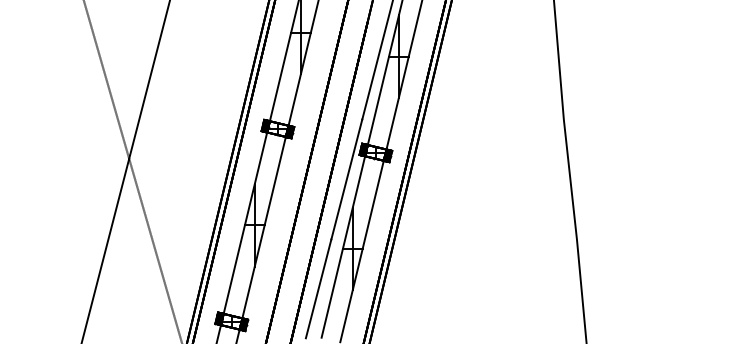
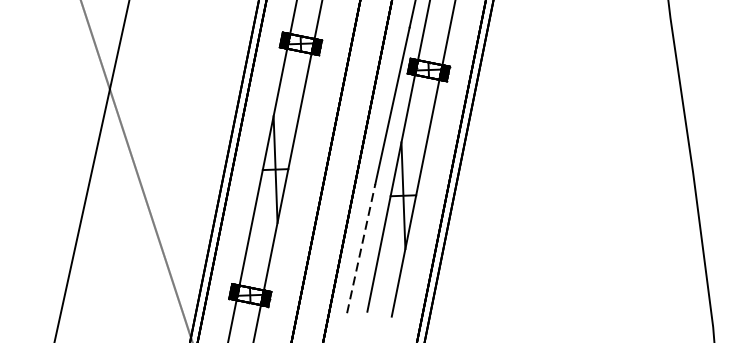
line: (318, 288) -> (361, 248), solid -> dashed

